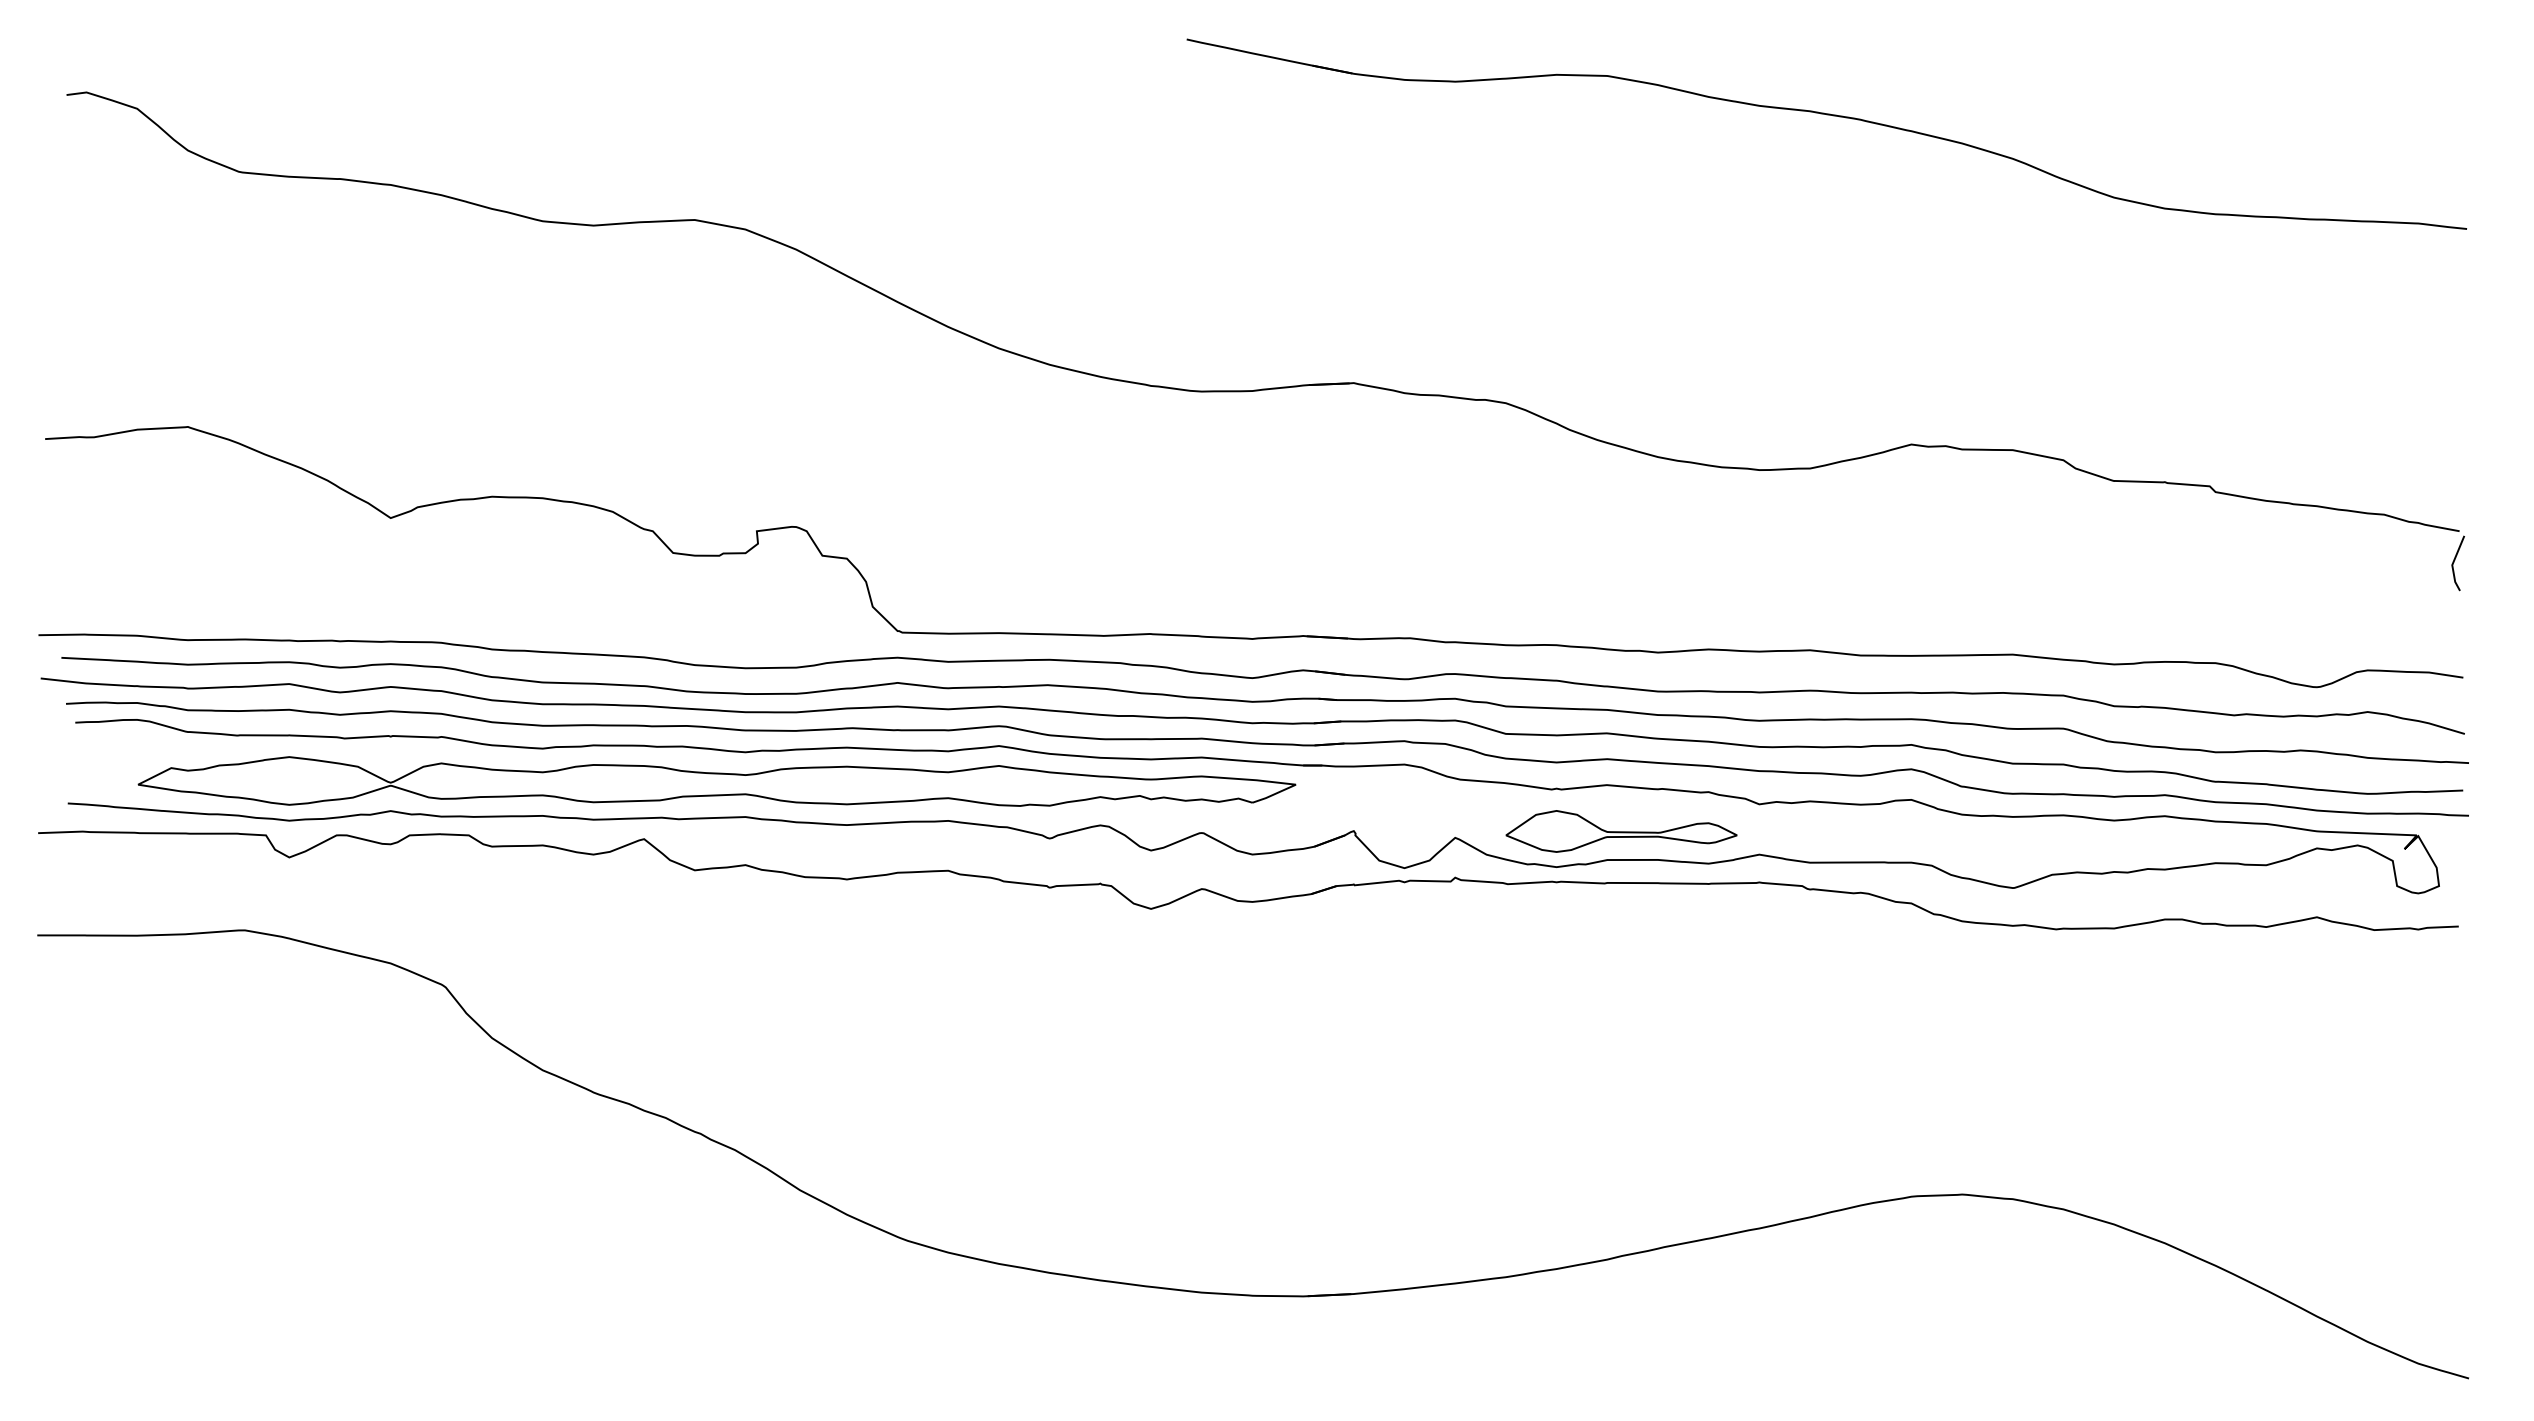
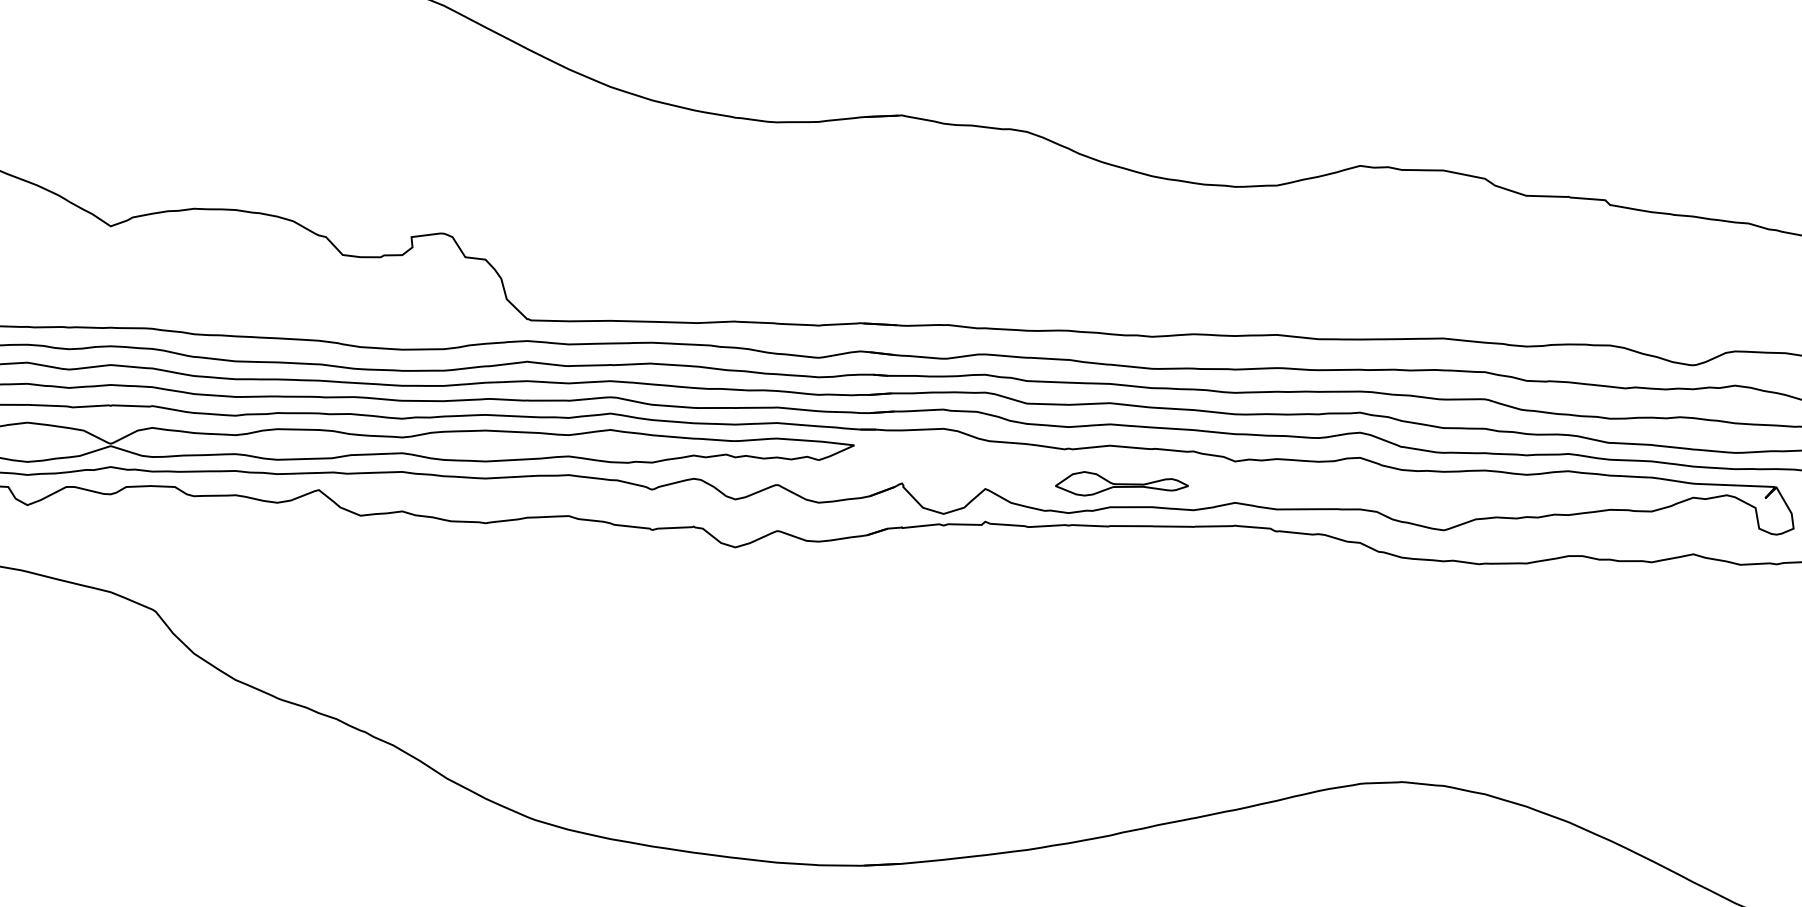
part: (1621, 831) -> (1121, 483), size x0.7

